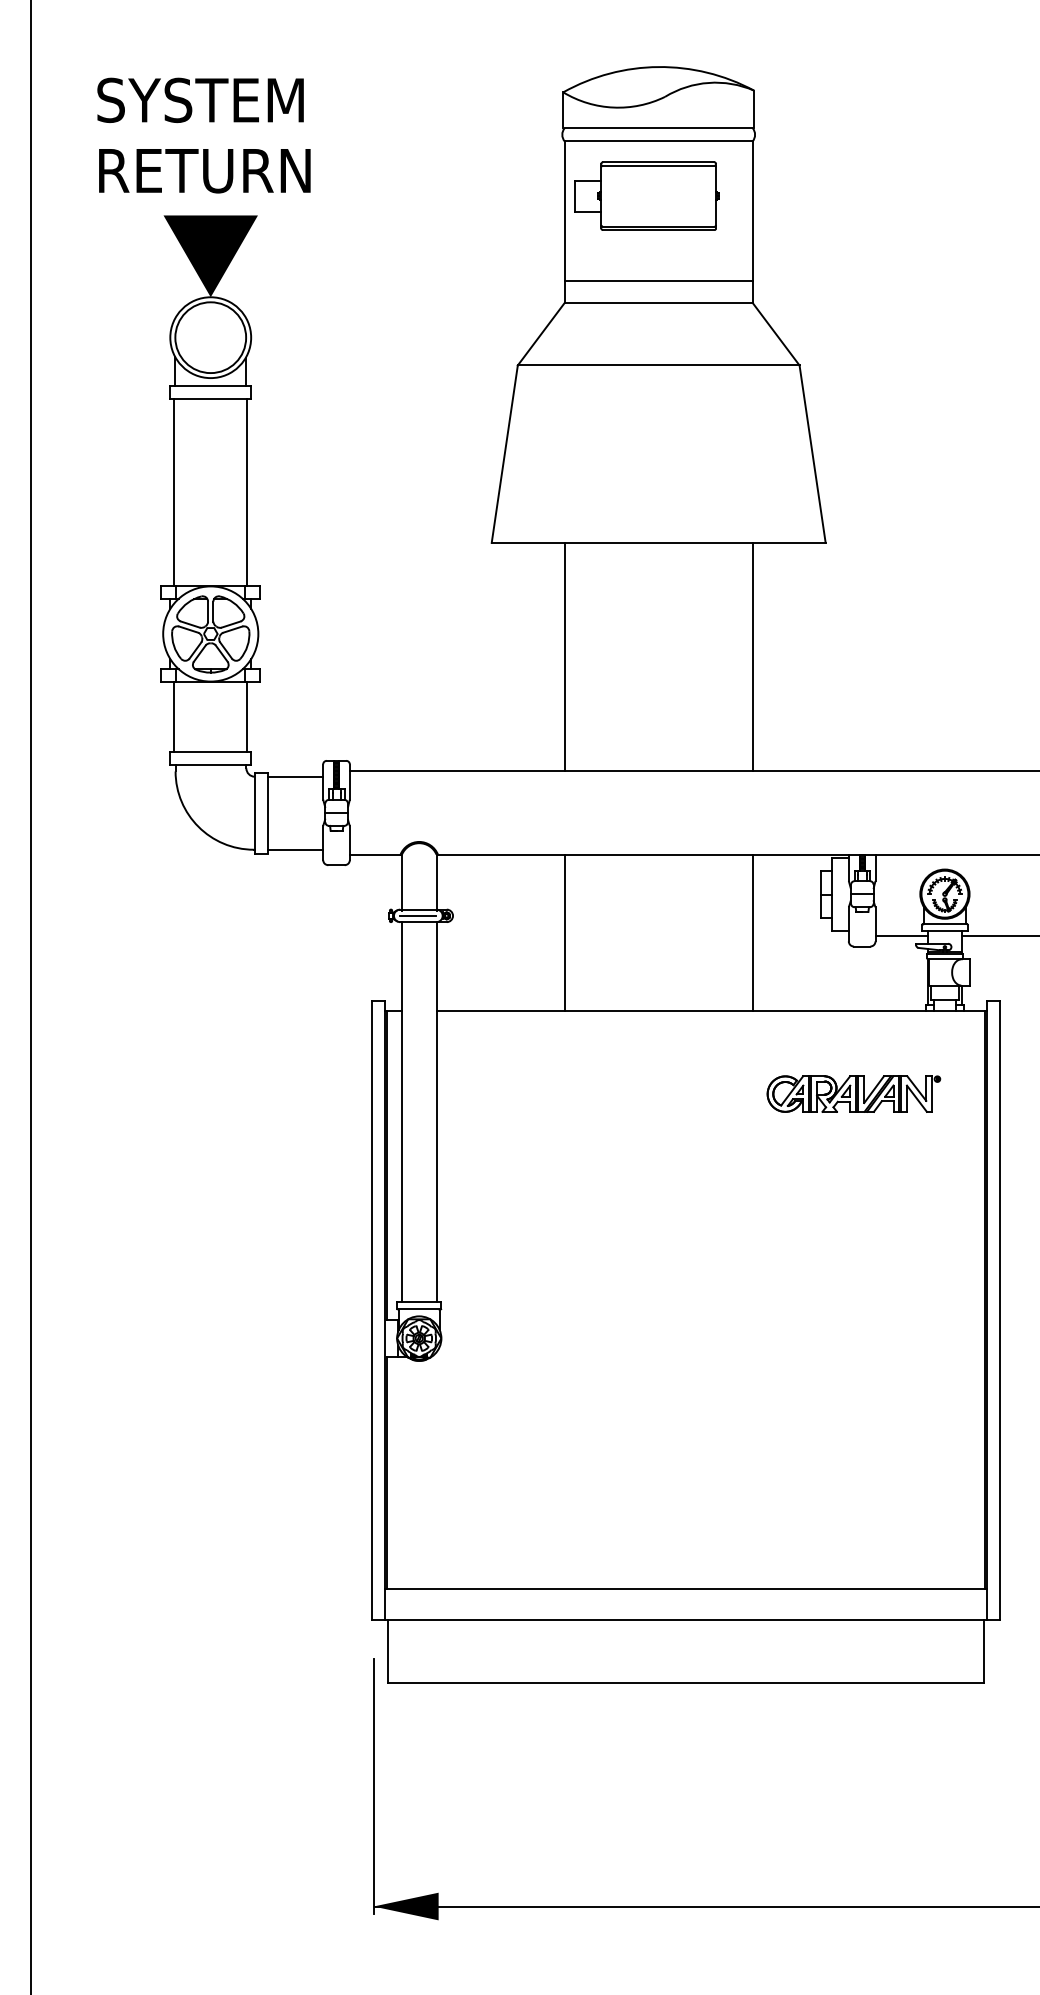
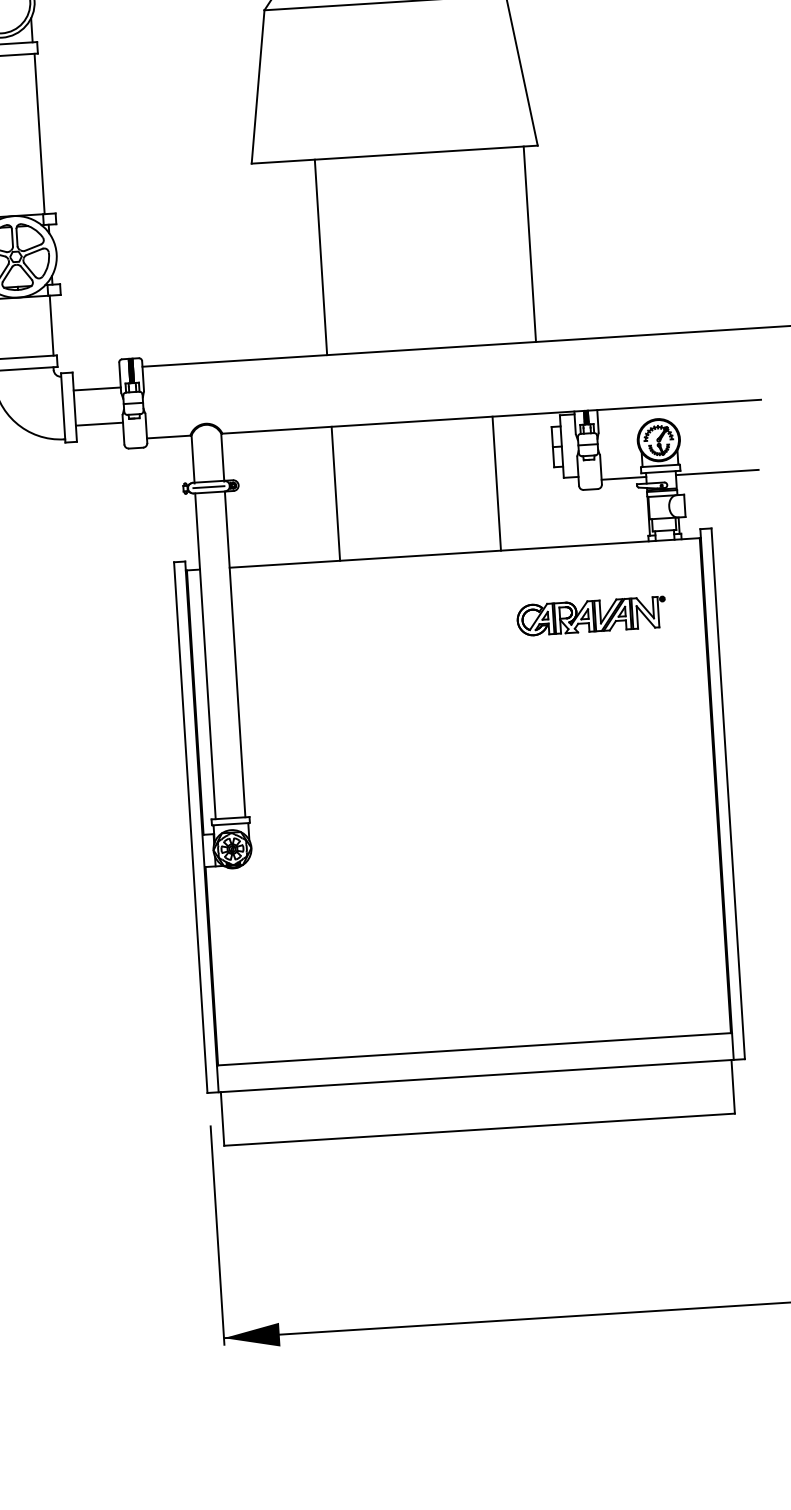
line: (753, 656) -> (530, 243), moved
line: (295, 776) -> (99, 424), moved
line: (295, 849) -> (97, 388), moved

